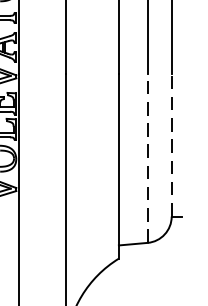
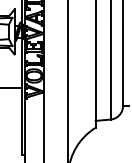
line: (172, 144) -> (123, 68), dashed -> solid
line: (147, 157) -> (110, 75), dashed -> solid

